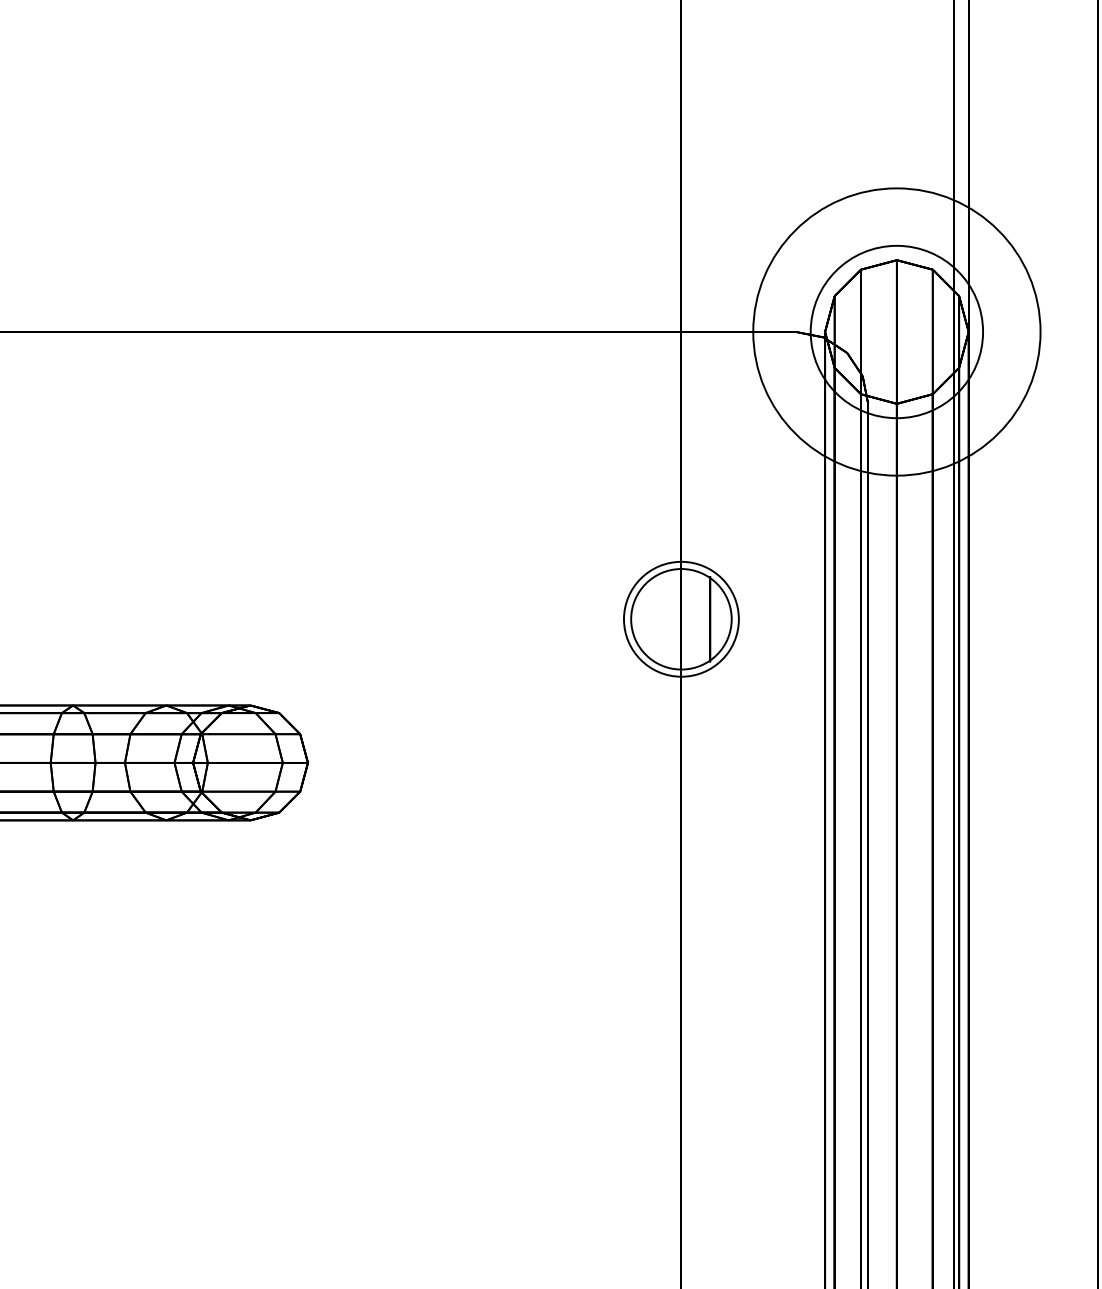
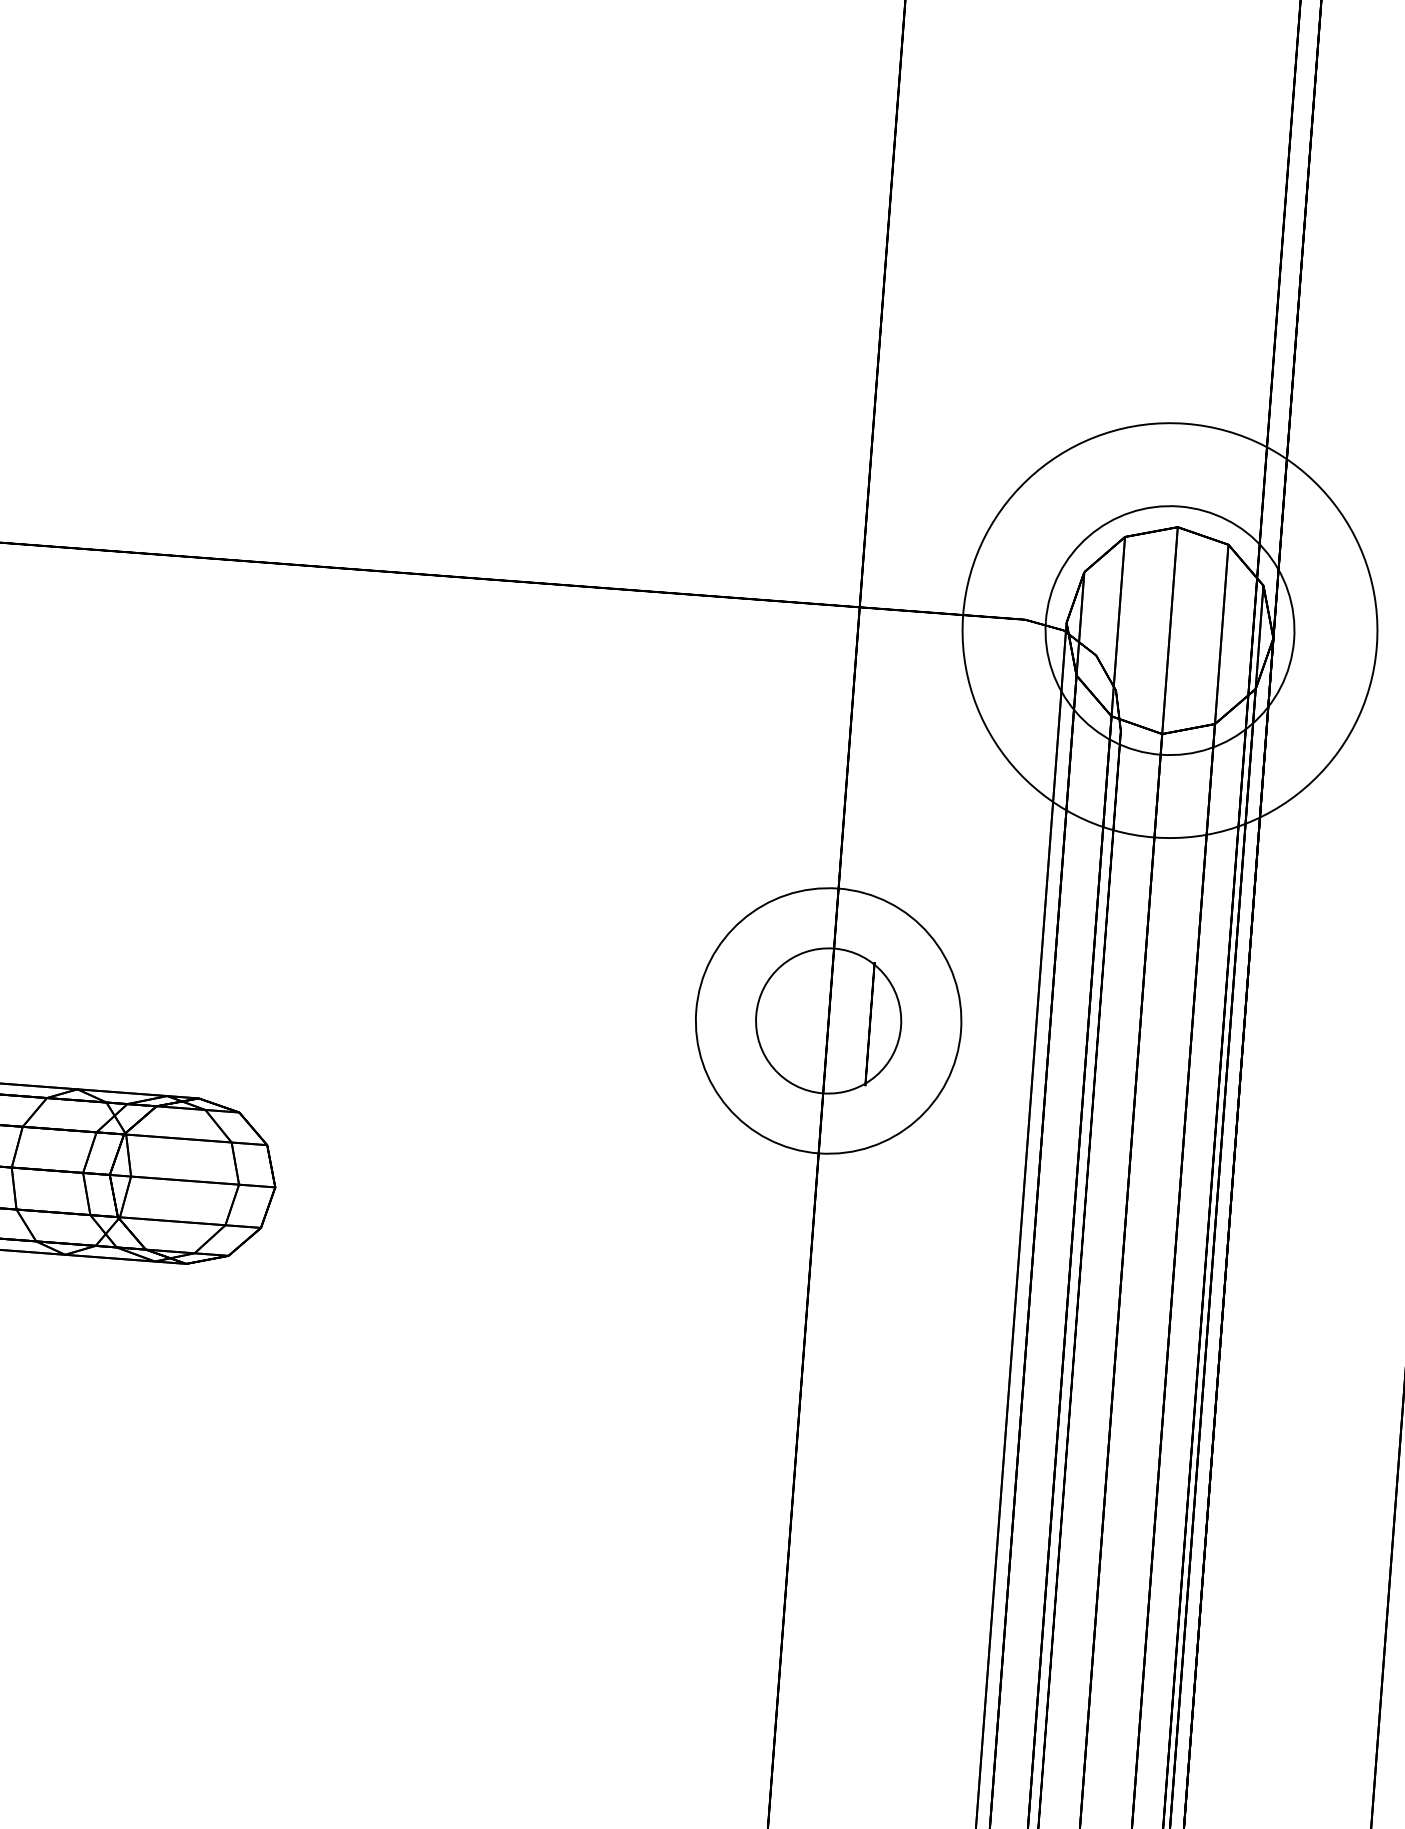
circle: (680, 618) -> (827, 1019), size x1.6

